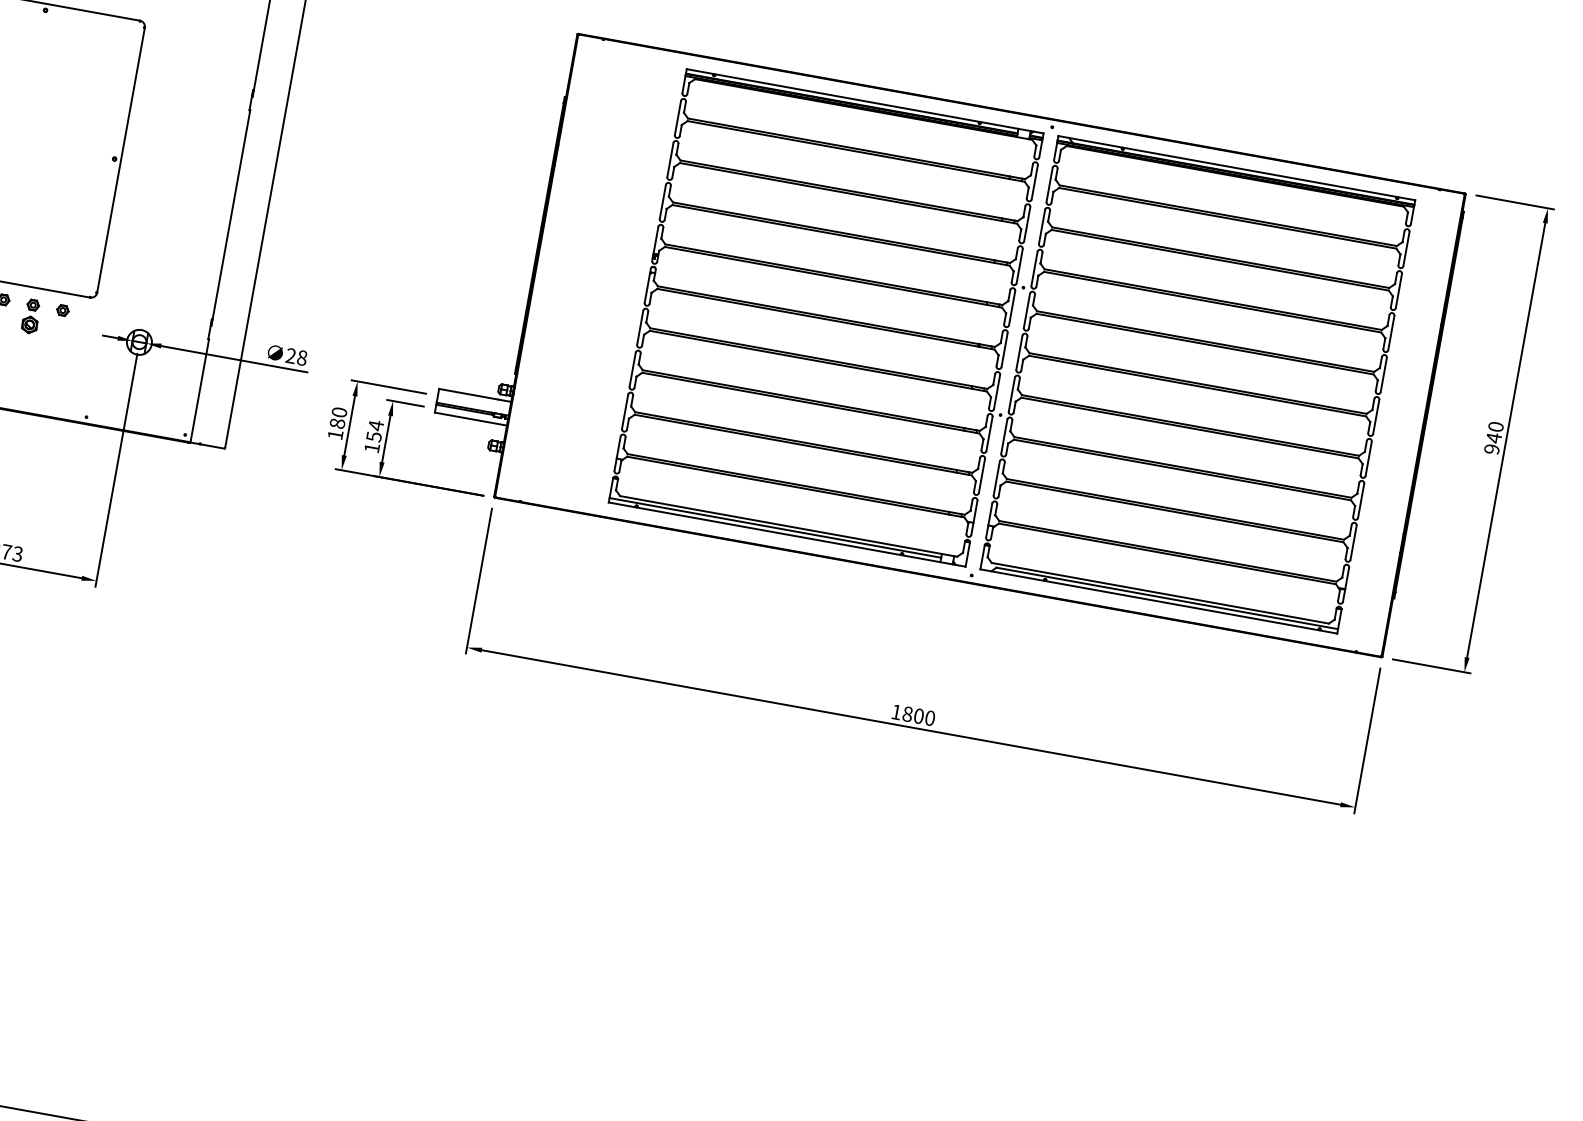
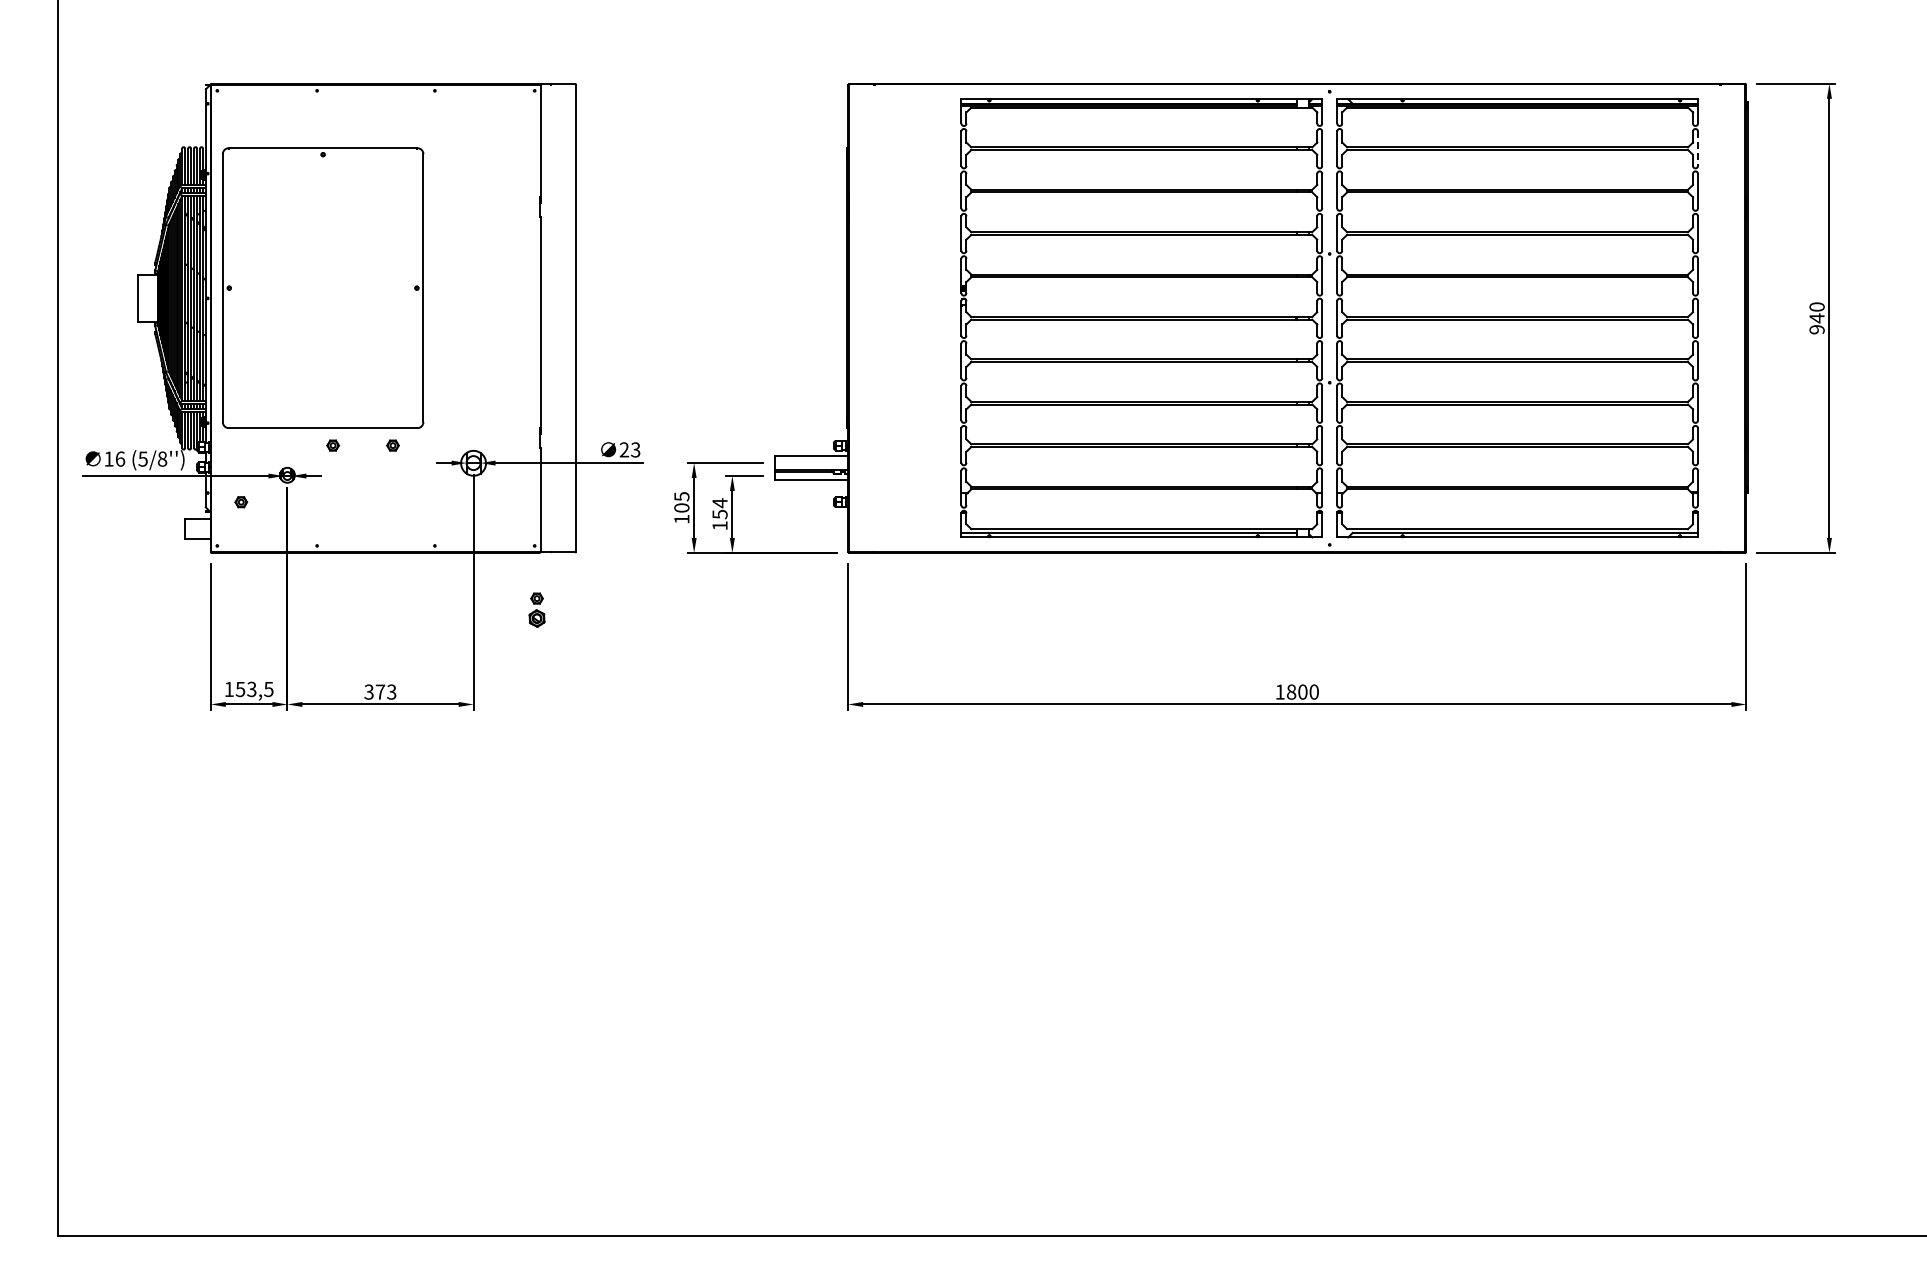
line: (1406, 249) -> (1698, 149), solid -> dashed
part: (30, 315) -> (536, 609), moved
text: (302, 357) -> (635, 449), 28 -> 23
text: (338, 418) -> (681, 502), 180 -> 105

